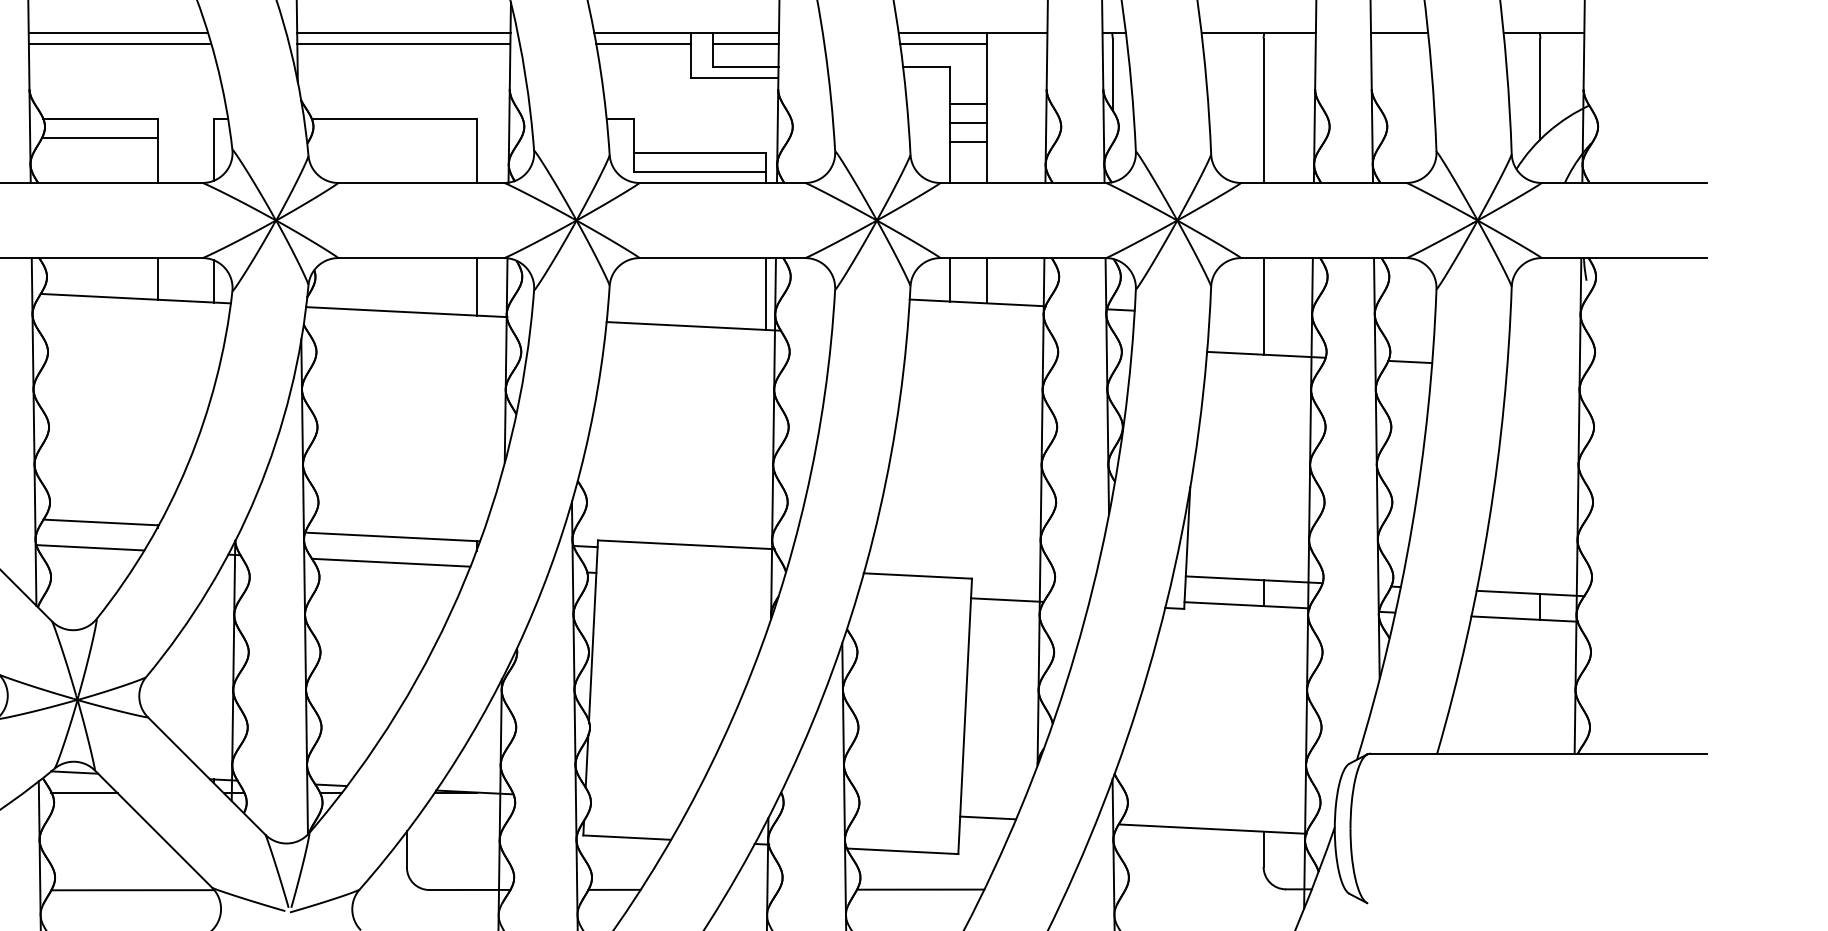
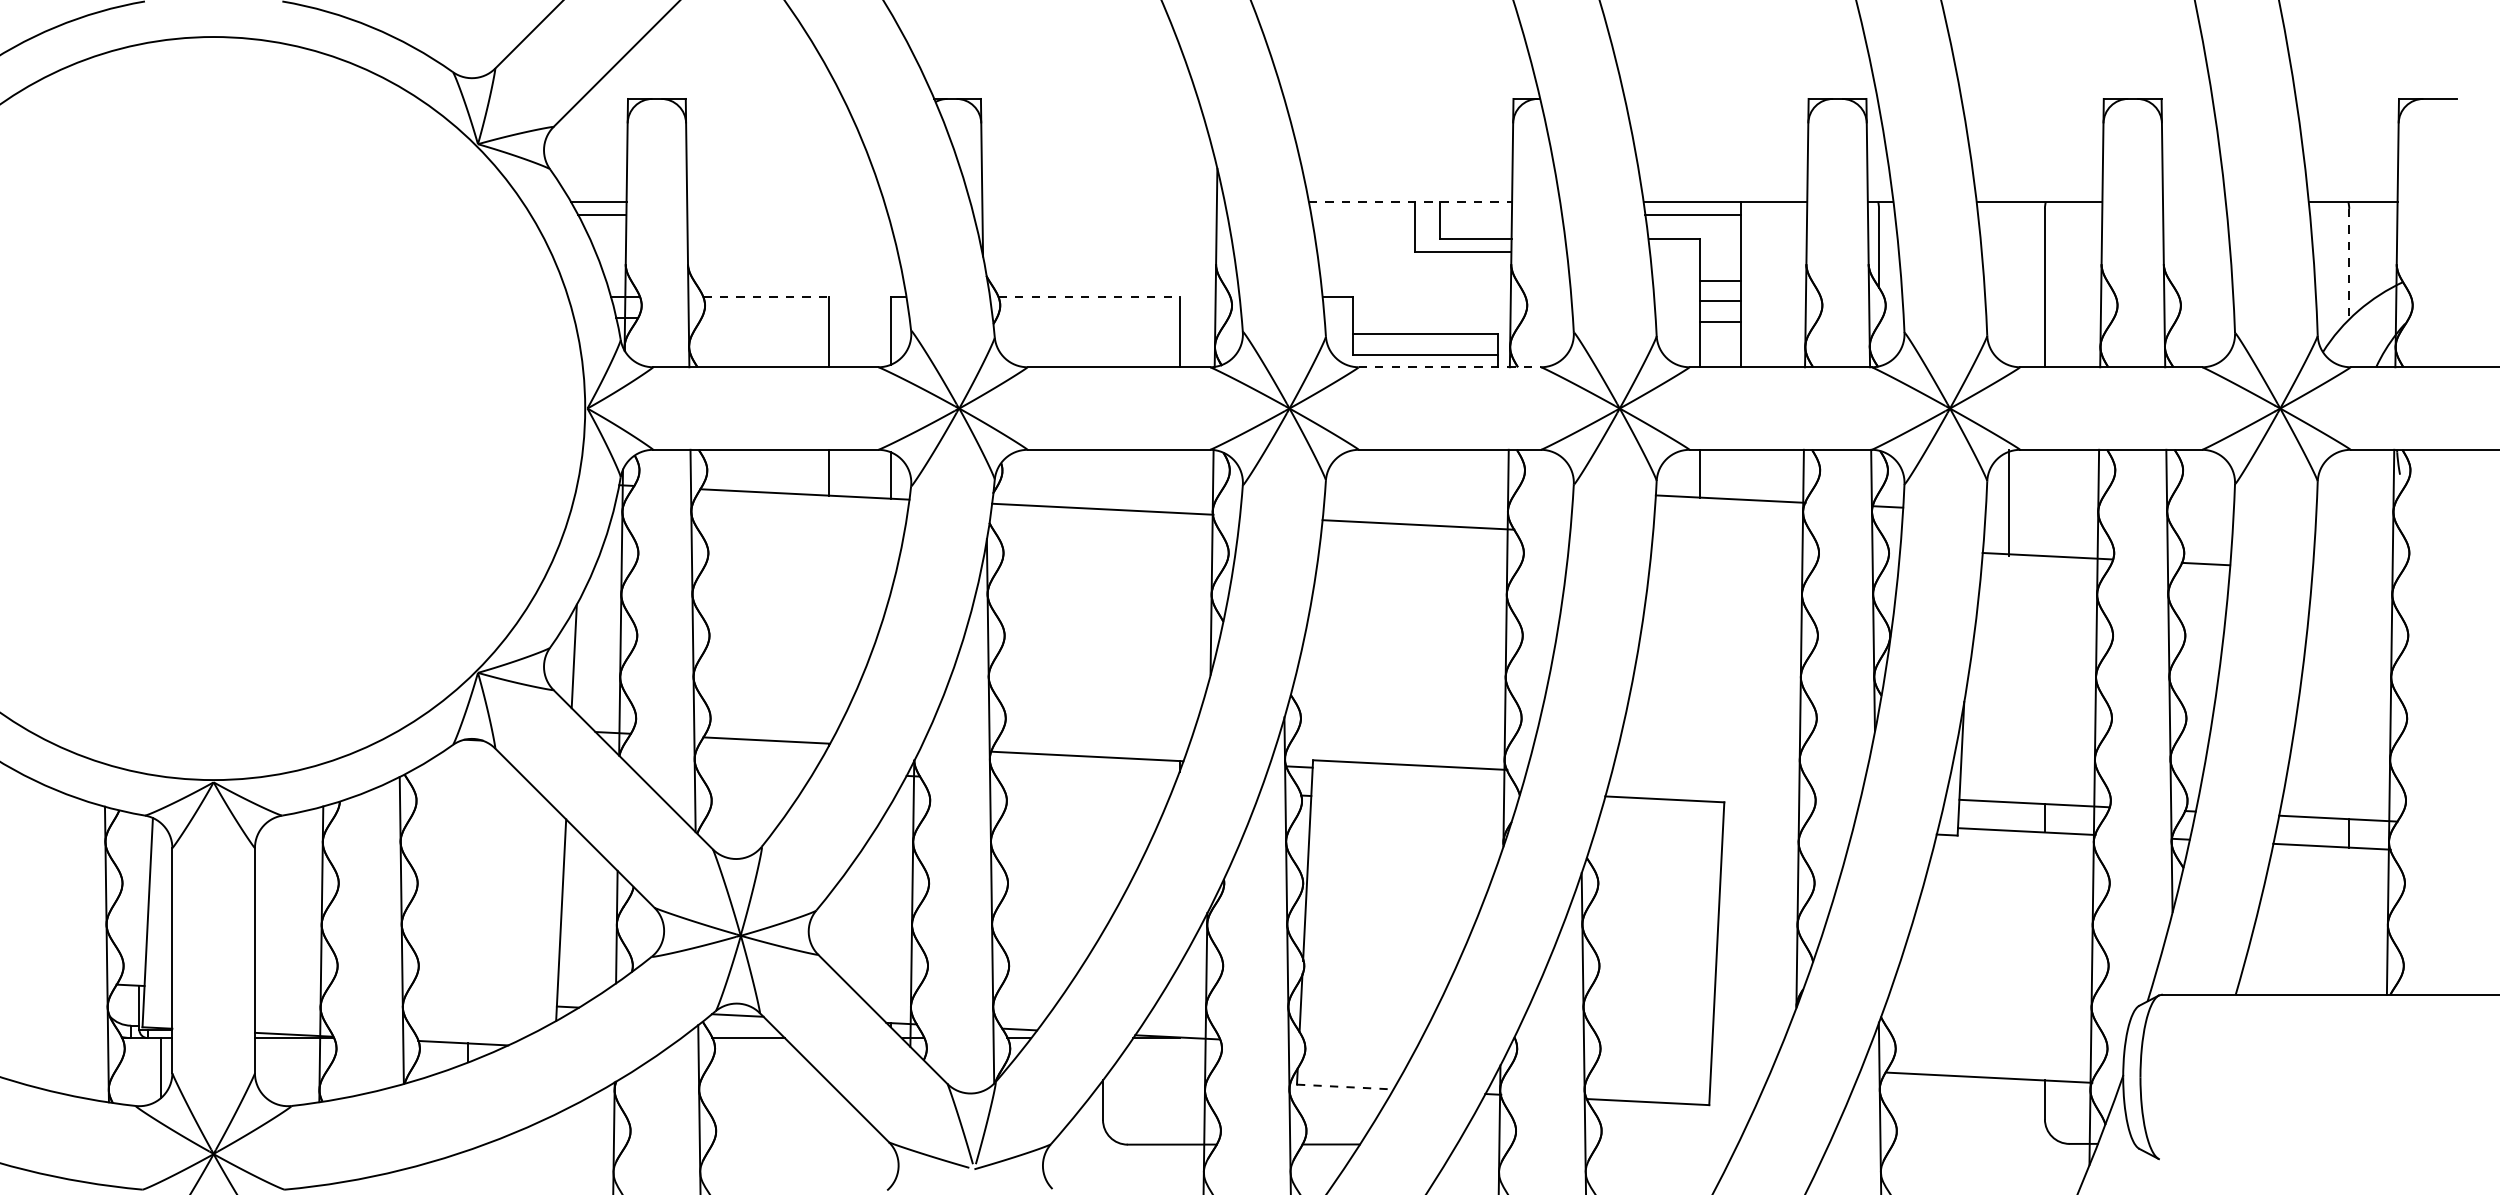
line: (118, 33) -> (785, 202), removed
line: (403, 33) -> (1099, 202), removed
line: (686, 33) -> (1410, 202), solid -> dashed
line: (1399, 33) -> (2194, 202), removed
line: (119, 44) -> (787, 214), removed
line: (403, 44) -> (1099, 214), removed
line: (642, 44) -> (1362, 214), removed
line: (745, 44) -> (1475, 214), removed
line: (1540, 89) -> (2349, 264), solid -> dashed
line: (100, 119) -> (766, 297), solid -> dashed
line: (394, 119) -> (1089, 297), solid -> dashed
line: (99, 137) -> (764, 317), removed
line: (722, 183) -> (1450, 367), solid -> dashed
line: (987, 280) -> (1741, 474), removed
line: (476, 286) -> (1179, 481), removed
line: (765, 293) -> (1497, 488), removed
line: (1263, 305) -> (2008, 502), moved
line: (89, 547) -> (754, 768), removed
line: (391, 562) -> (1085, 784), removed
line: (1007, 599) -> (1763, 825), removed
line: (987, 817) -> (1741, 1064), removed
line: (627, 838) -> (1345, 1087), solid -> dashed
line: (132, 889) -> (801, 1144), removed
line: (920, 889) -> (1667, 1144), removed

